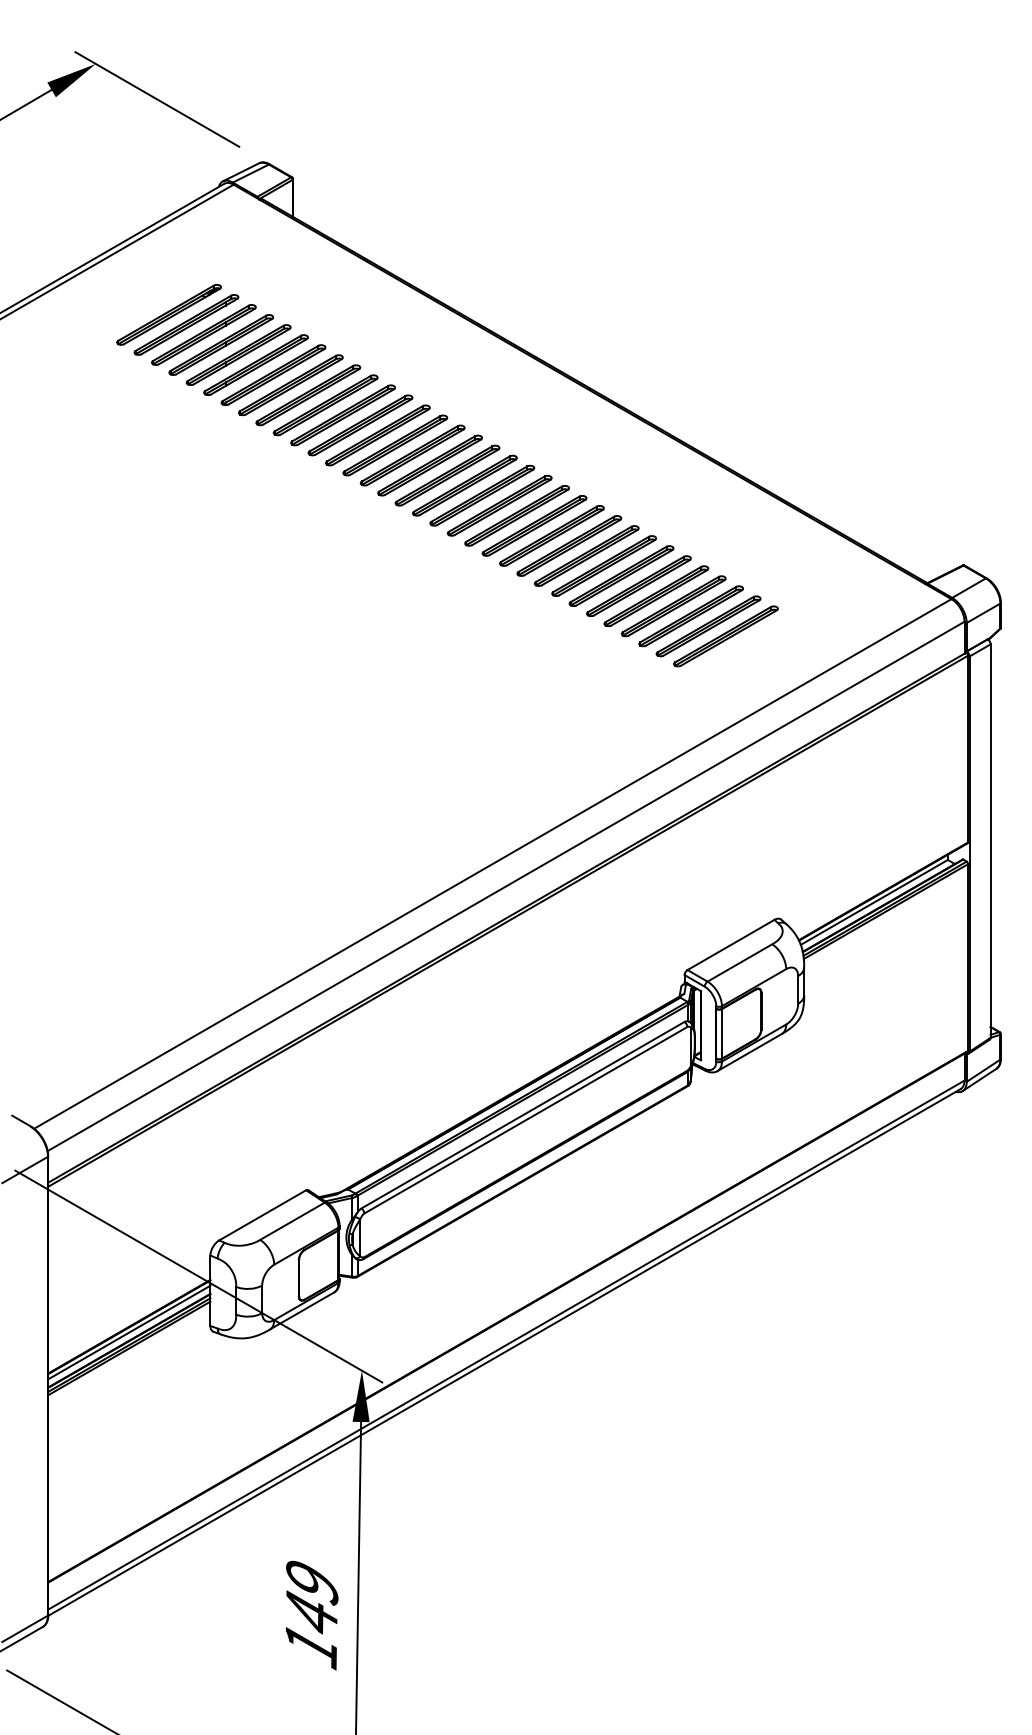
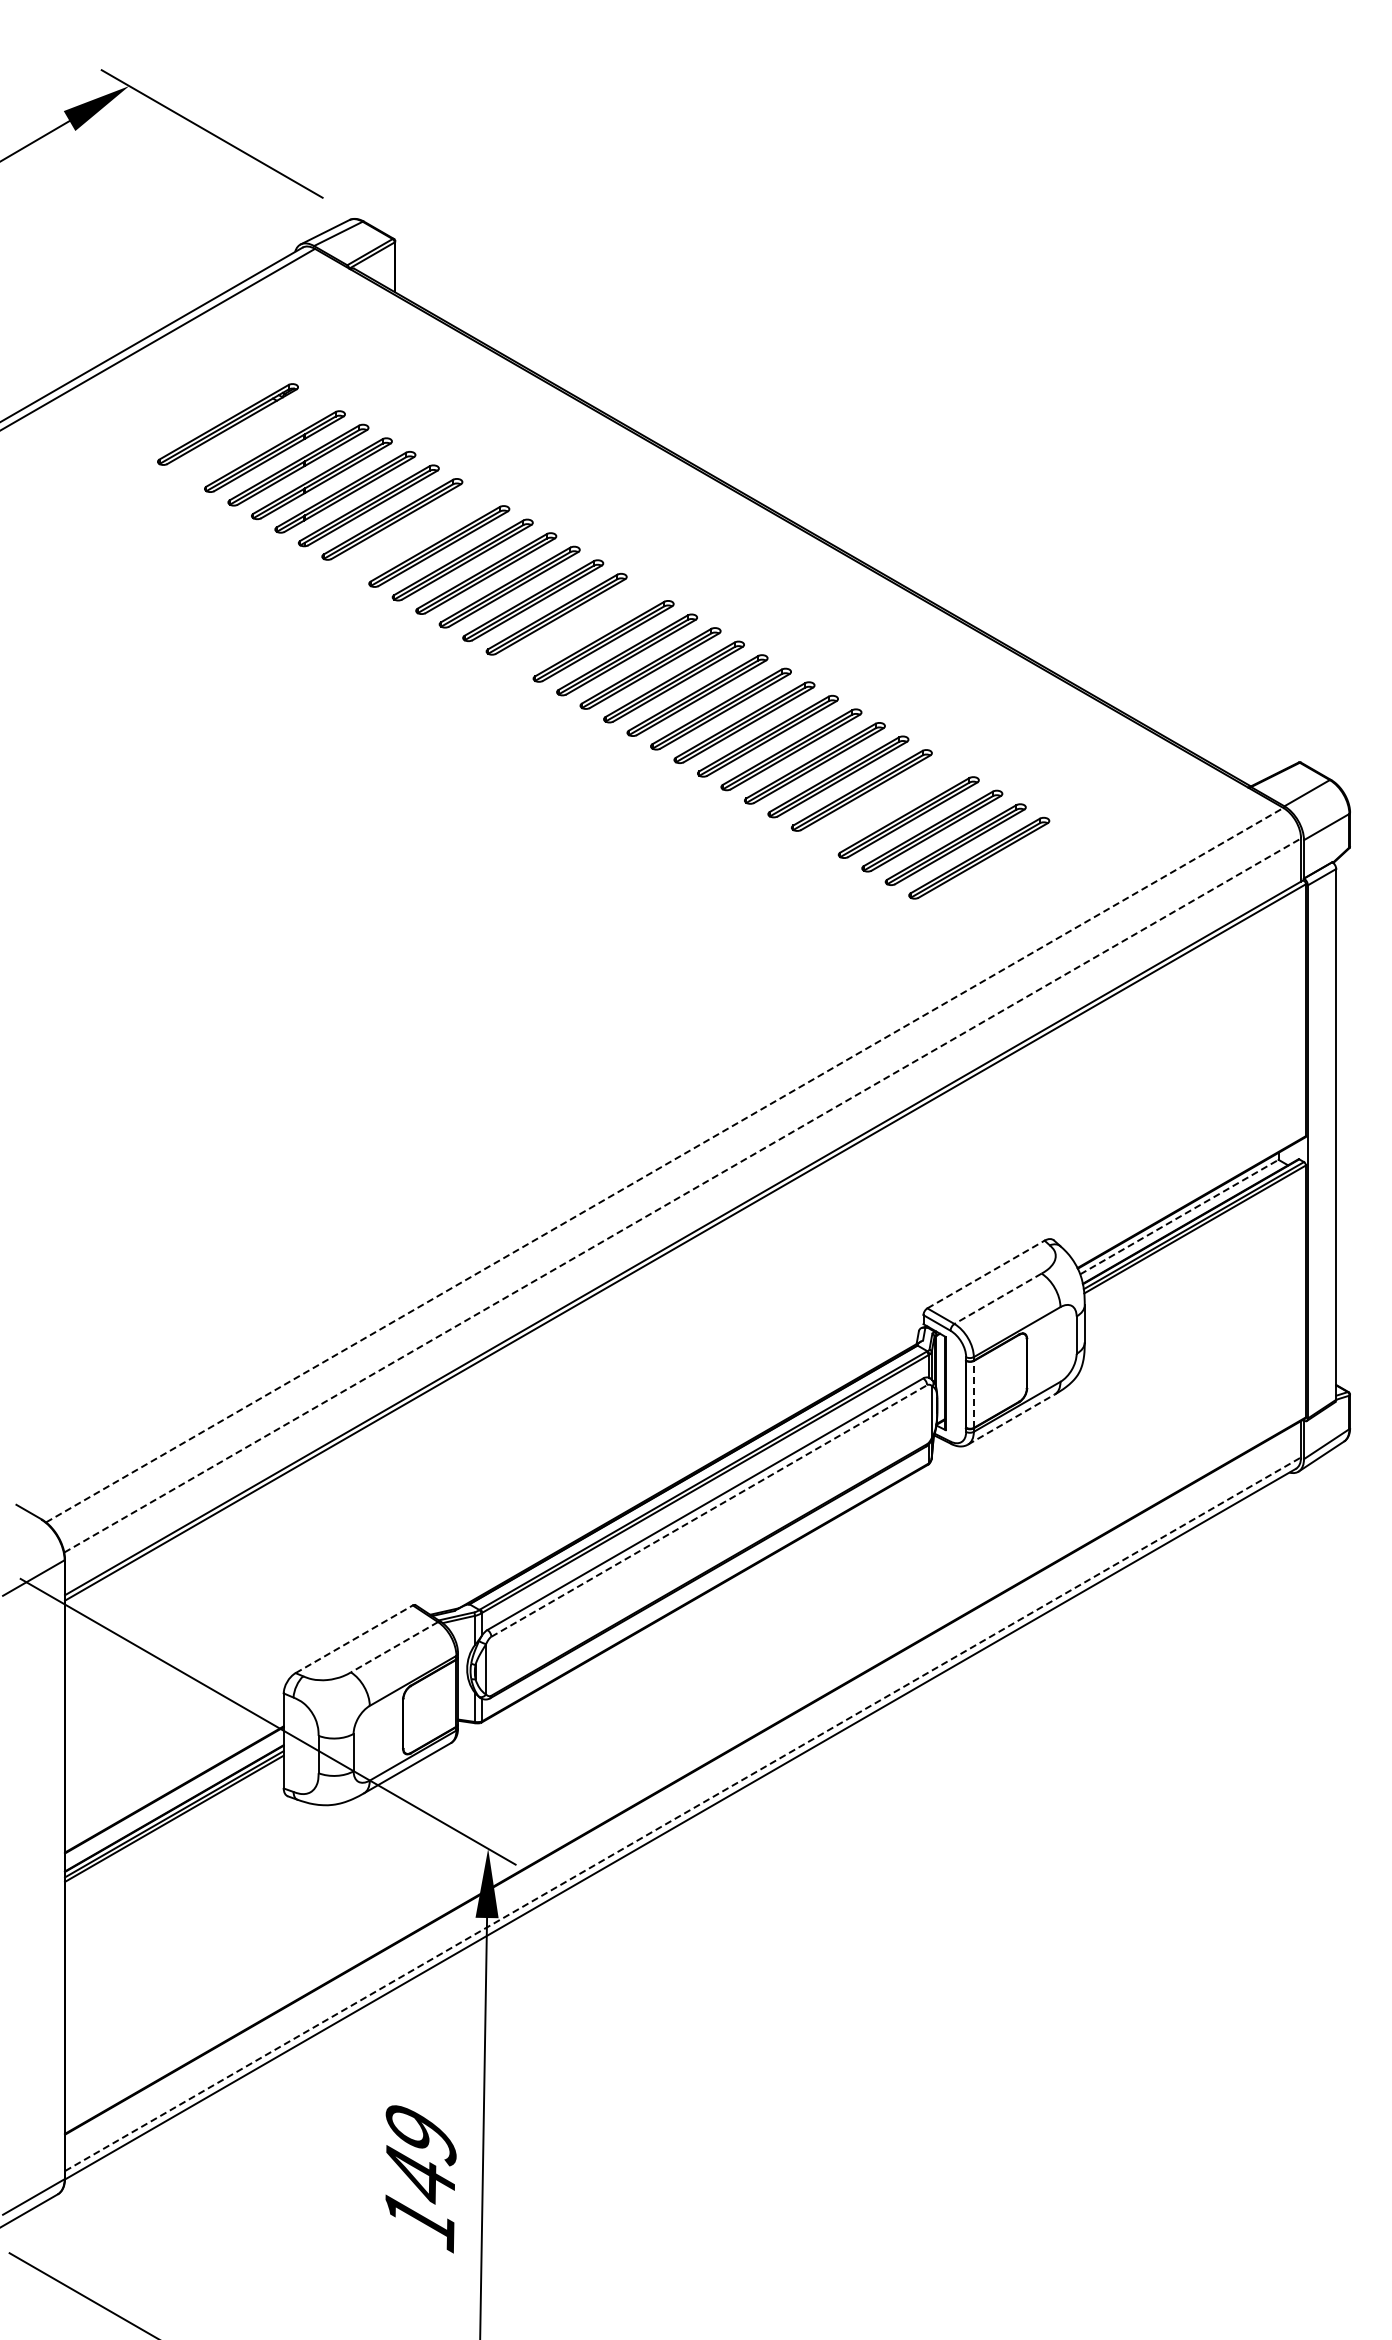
part: (186, 324) -> (251, 437), removed
part: (308, 394) -> (415, 532), removed
part: (430, 465) -> (580, 627), removed
part: (656, 595) -> (885, 803), removed
line: (493, 863) -> (665, 1164), solid -> dashed
line: (506, 886) -> (683, 1195), solid -> dashed
line: (874, 901) -> (1179, 1216), solid -> dashed
line: (731, 944) -> (986, 1274), solid -> dashed
line: (739, 963) -> (997, 1299), solid -> dashed
line: (722, 1033) -> (974, 1393), solid -> dashed
line: (749, 1052) -> (1011, 1419), solid -> dashed
line: (526, 1120) -> (709, 1511), solid -> dashed
line: (262, 1215) -> (354, 1639), solid -> dashed
line: (292, 1221) -> (394, 1647), solid -> dashed
line: (129, 1332) -> (174, 1797), removed
line: (506, 1345) -> (683, 1814), solid -> dashed

